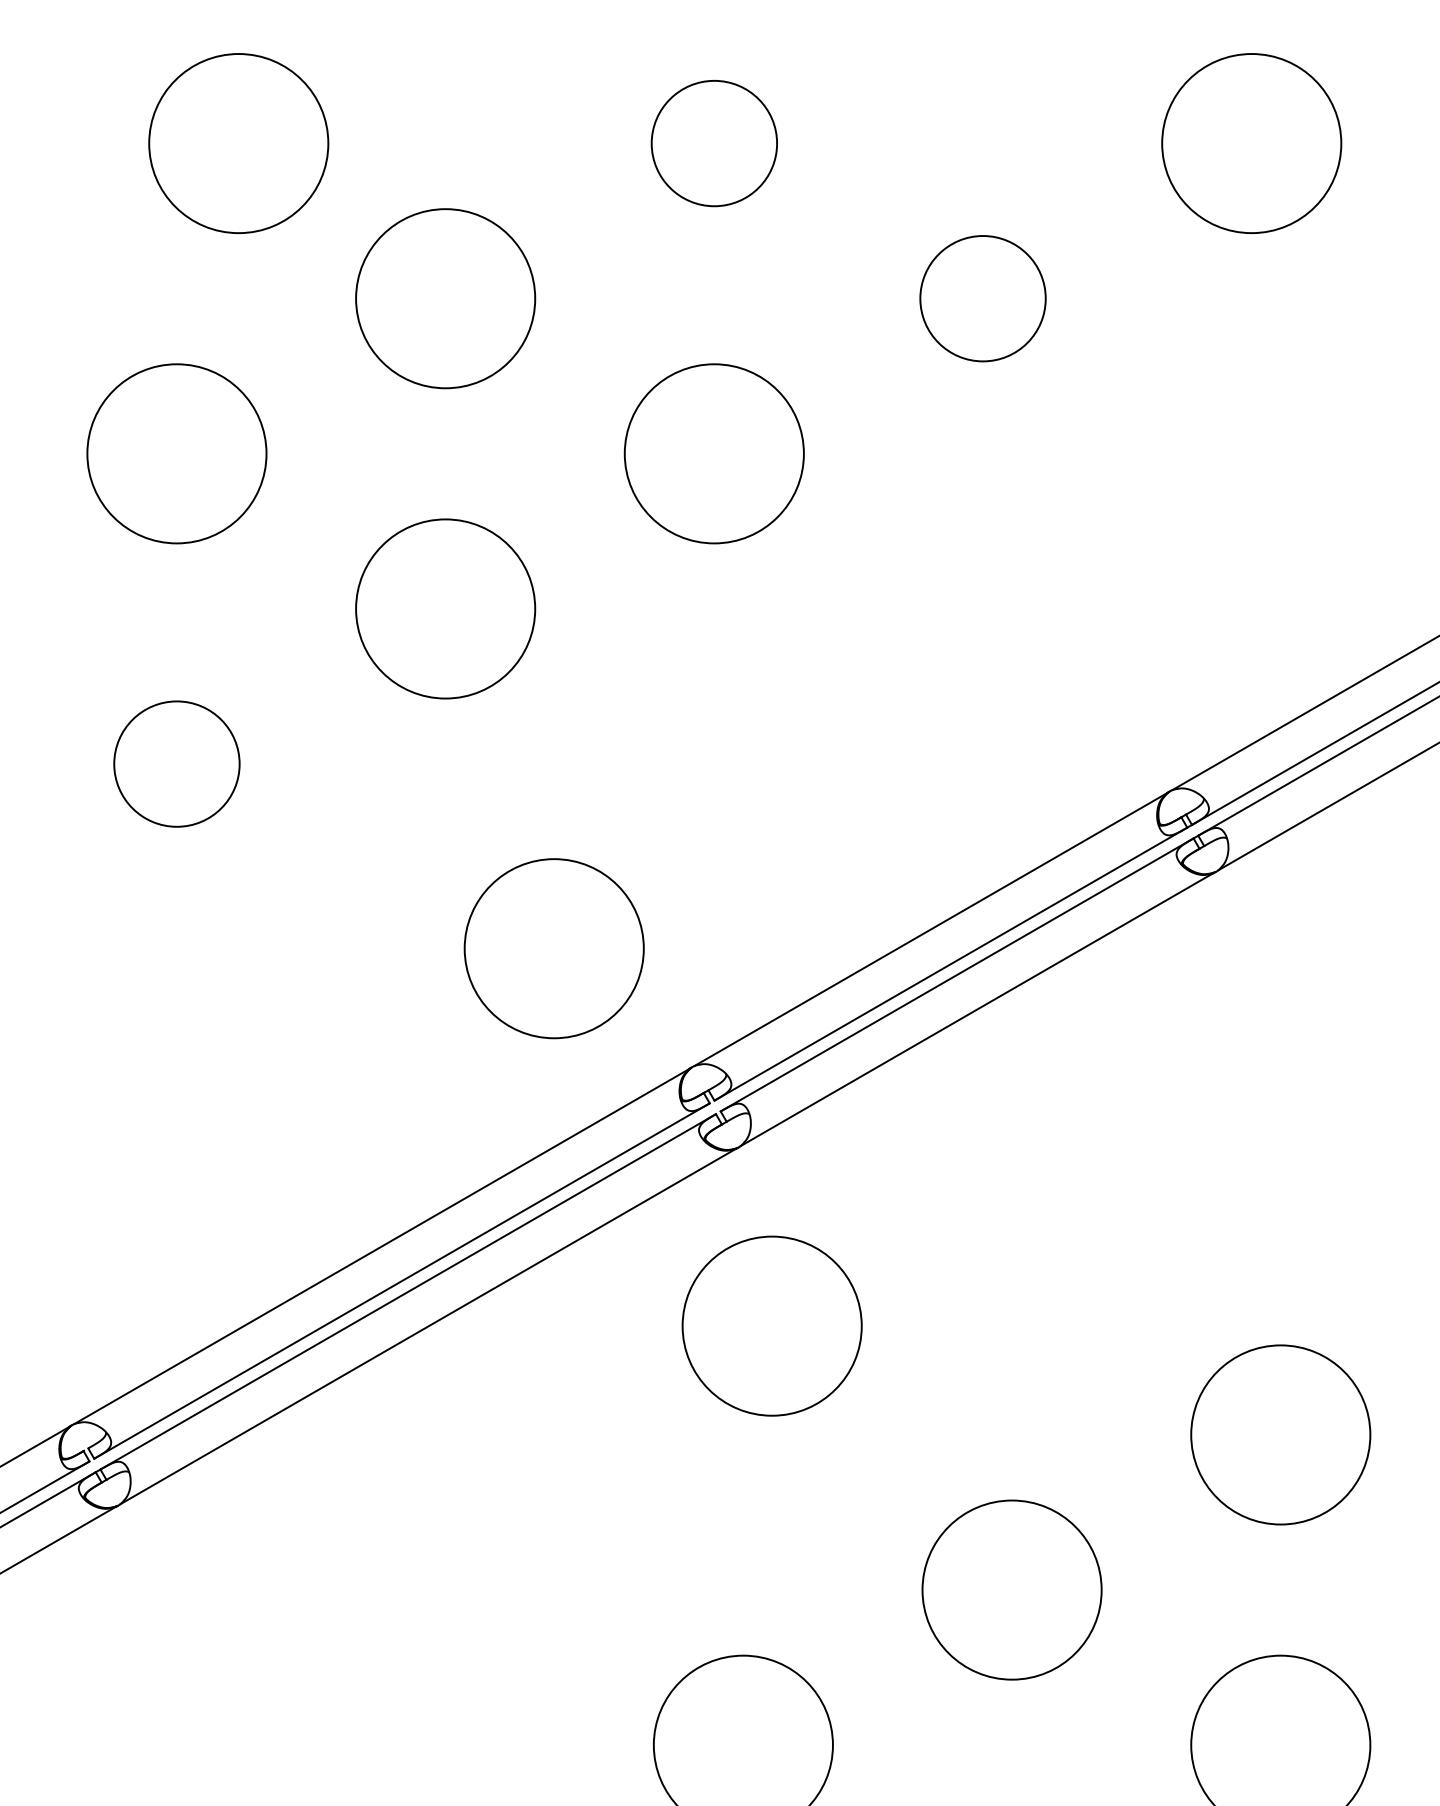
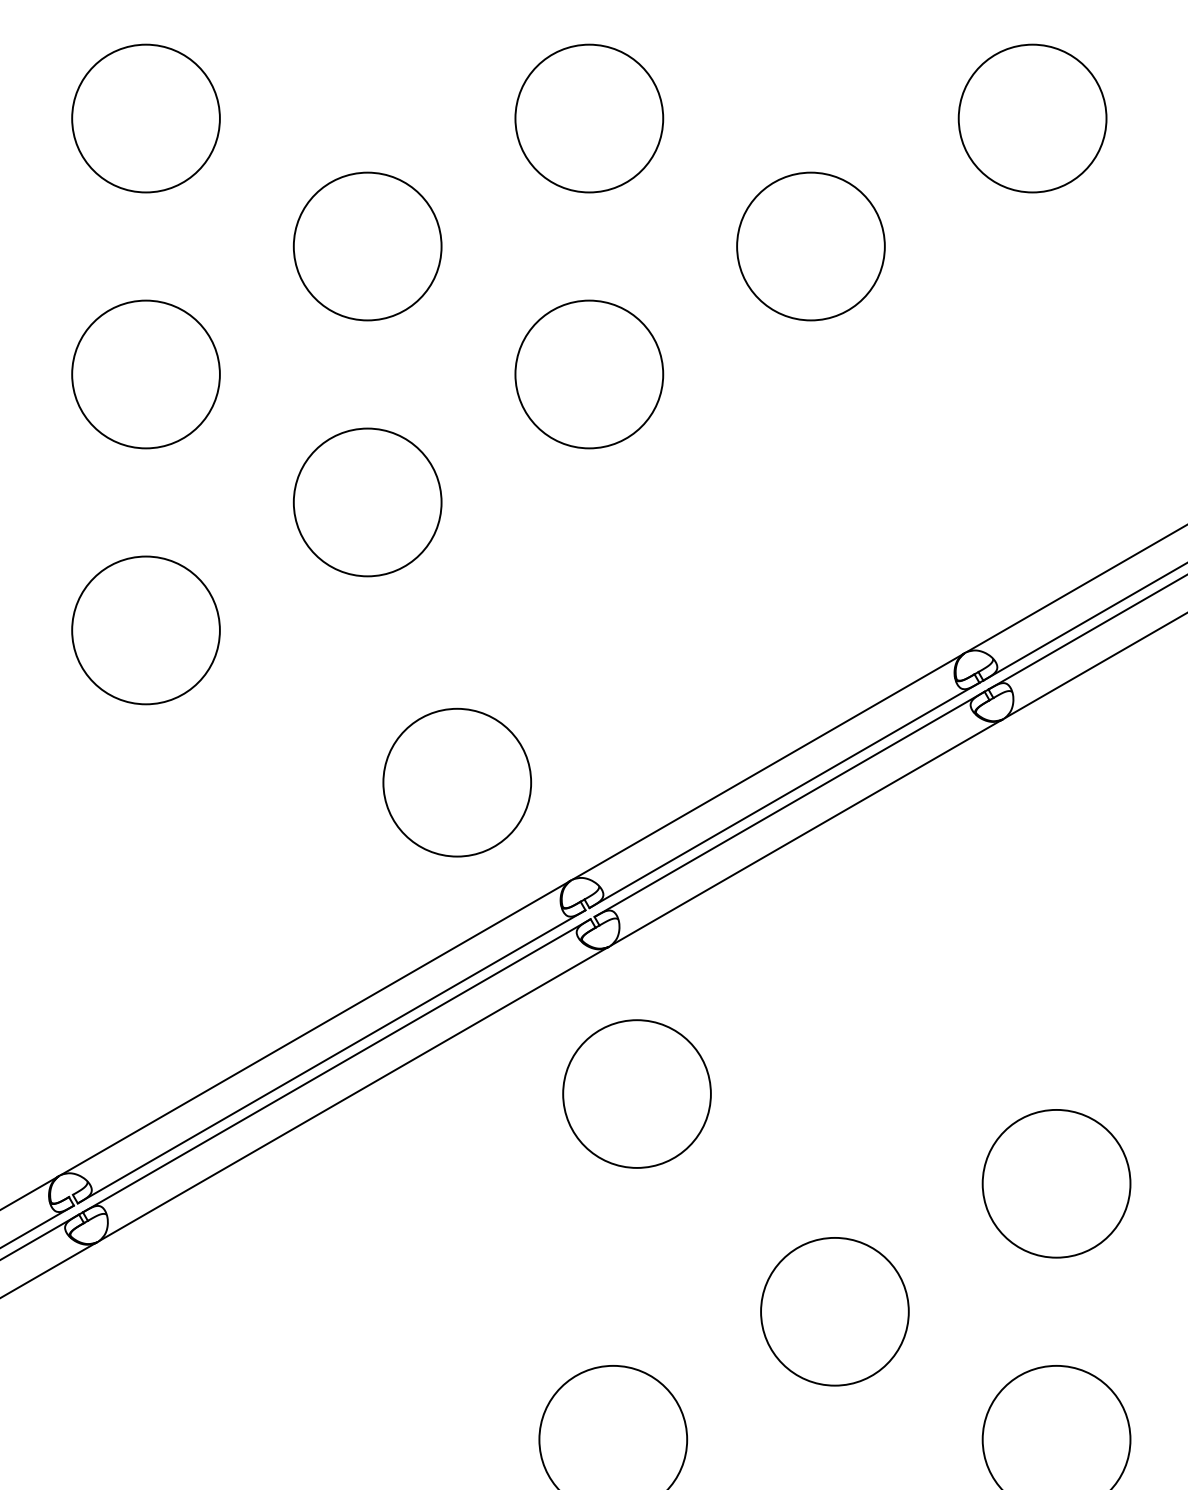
circle: (238, 143) -> (145, 118), moved
circle: (714, 143) -> (589, 118), size x1.43
circle: (982, 298) -> (810, 246), size x1.43
circle: (176, 764) -> (145, 630), size x1.43

